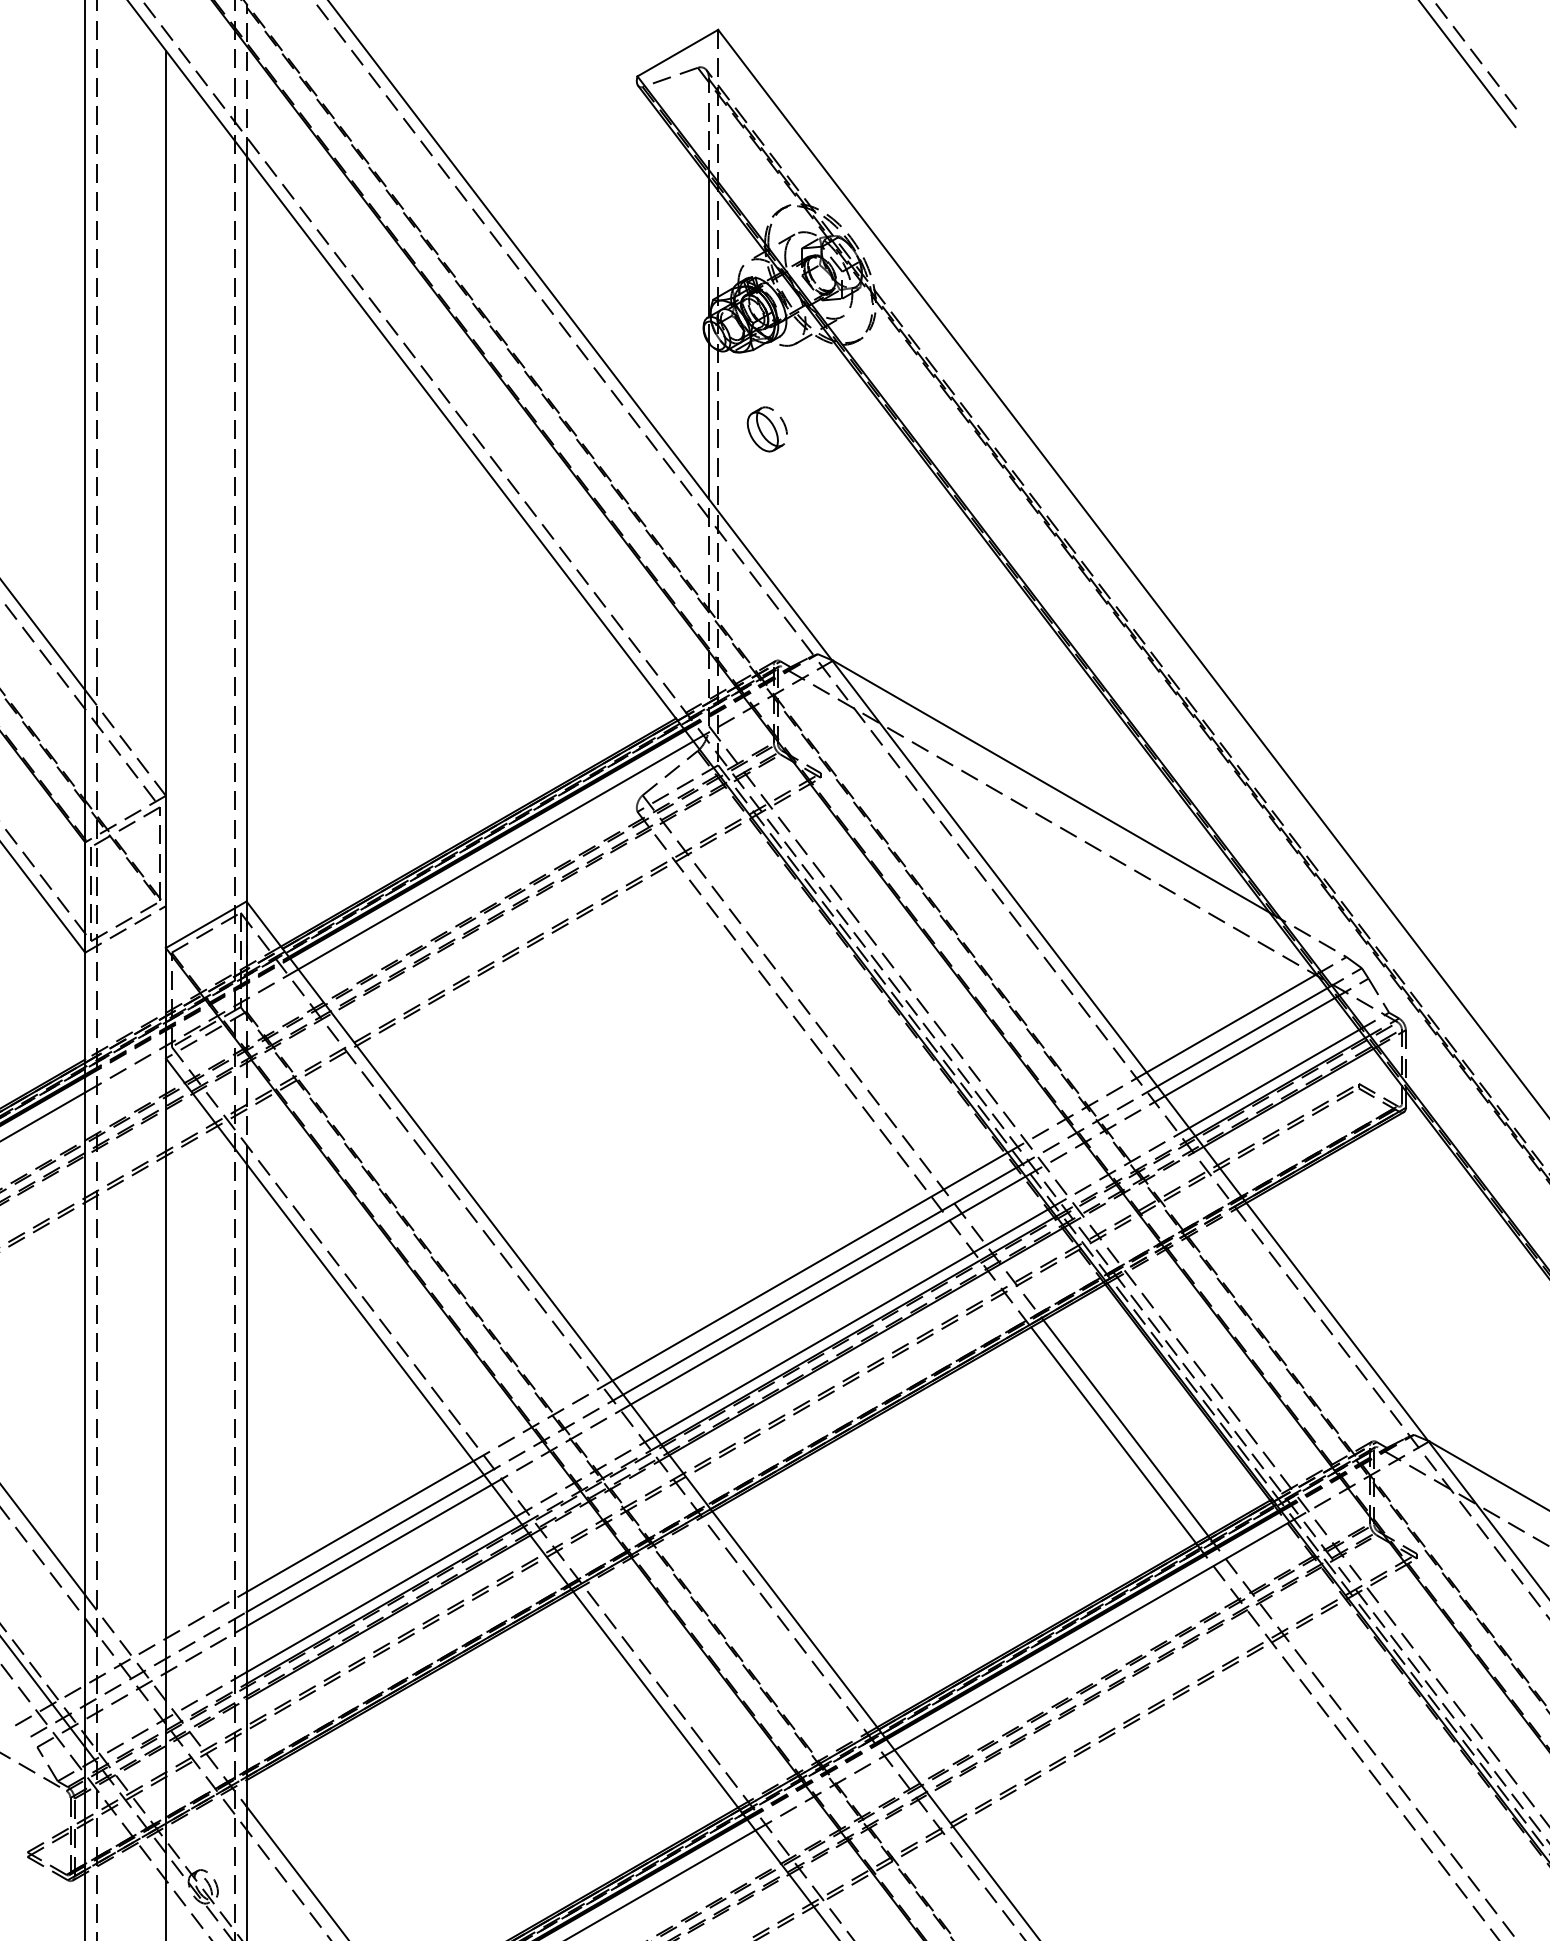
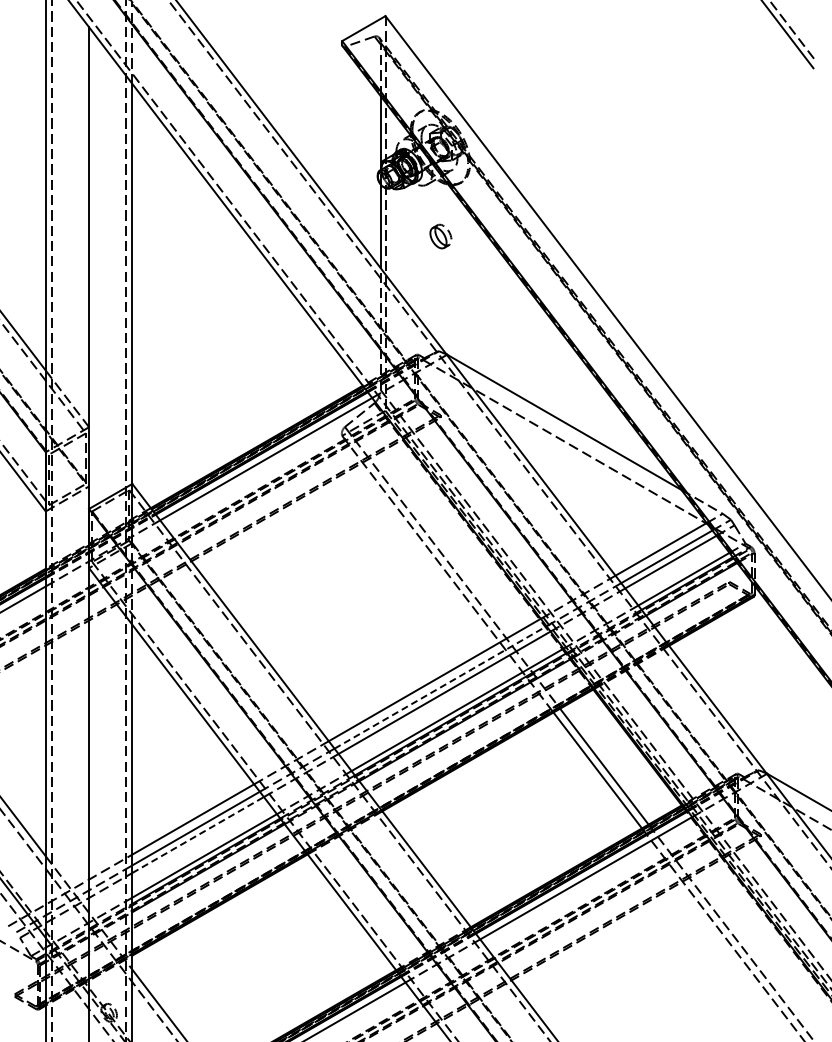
part: (766, 429) -> (440, 236), moved
line: (820, 1280) -> (440, 687), solid -> dashed
line: (369, 1556) -> (198, 835), solid -> dashed

